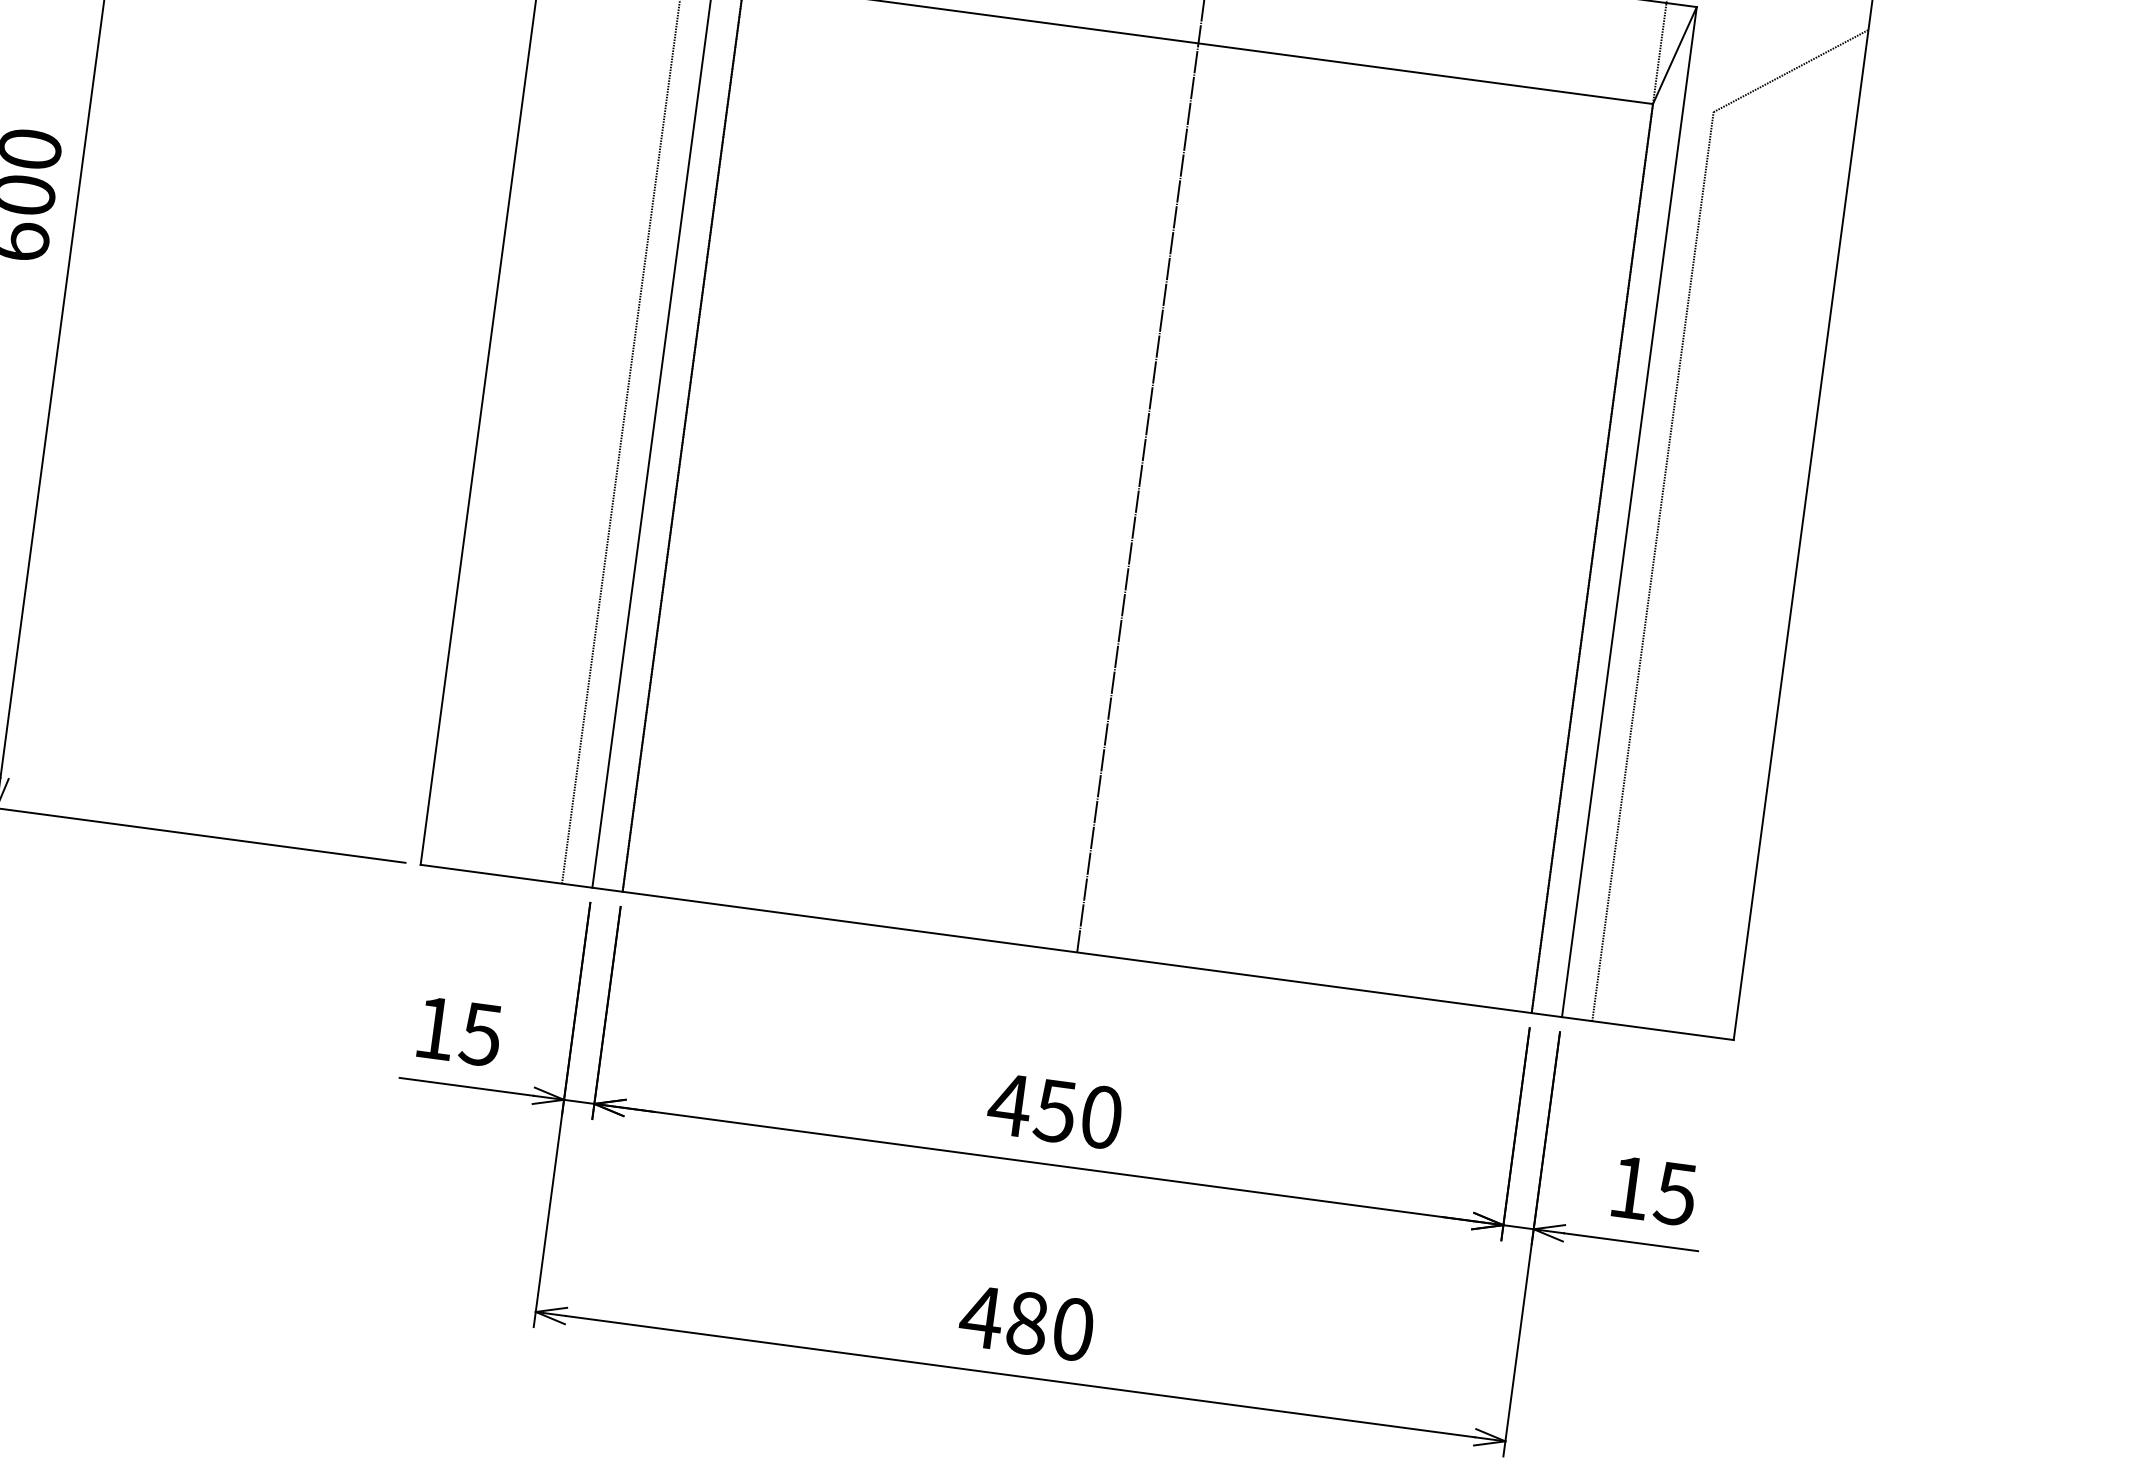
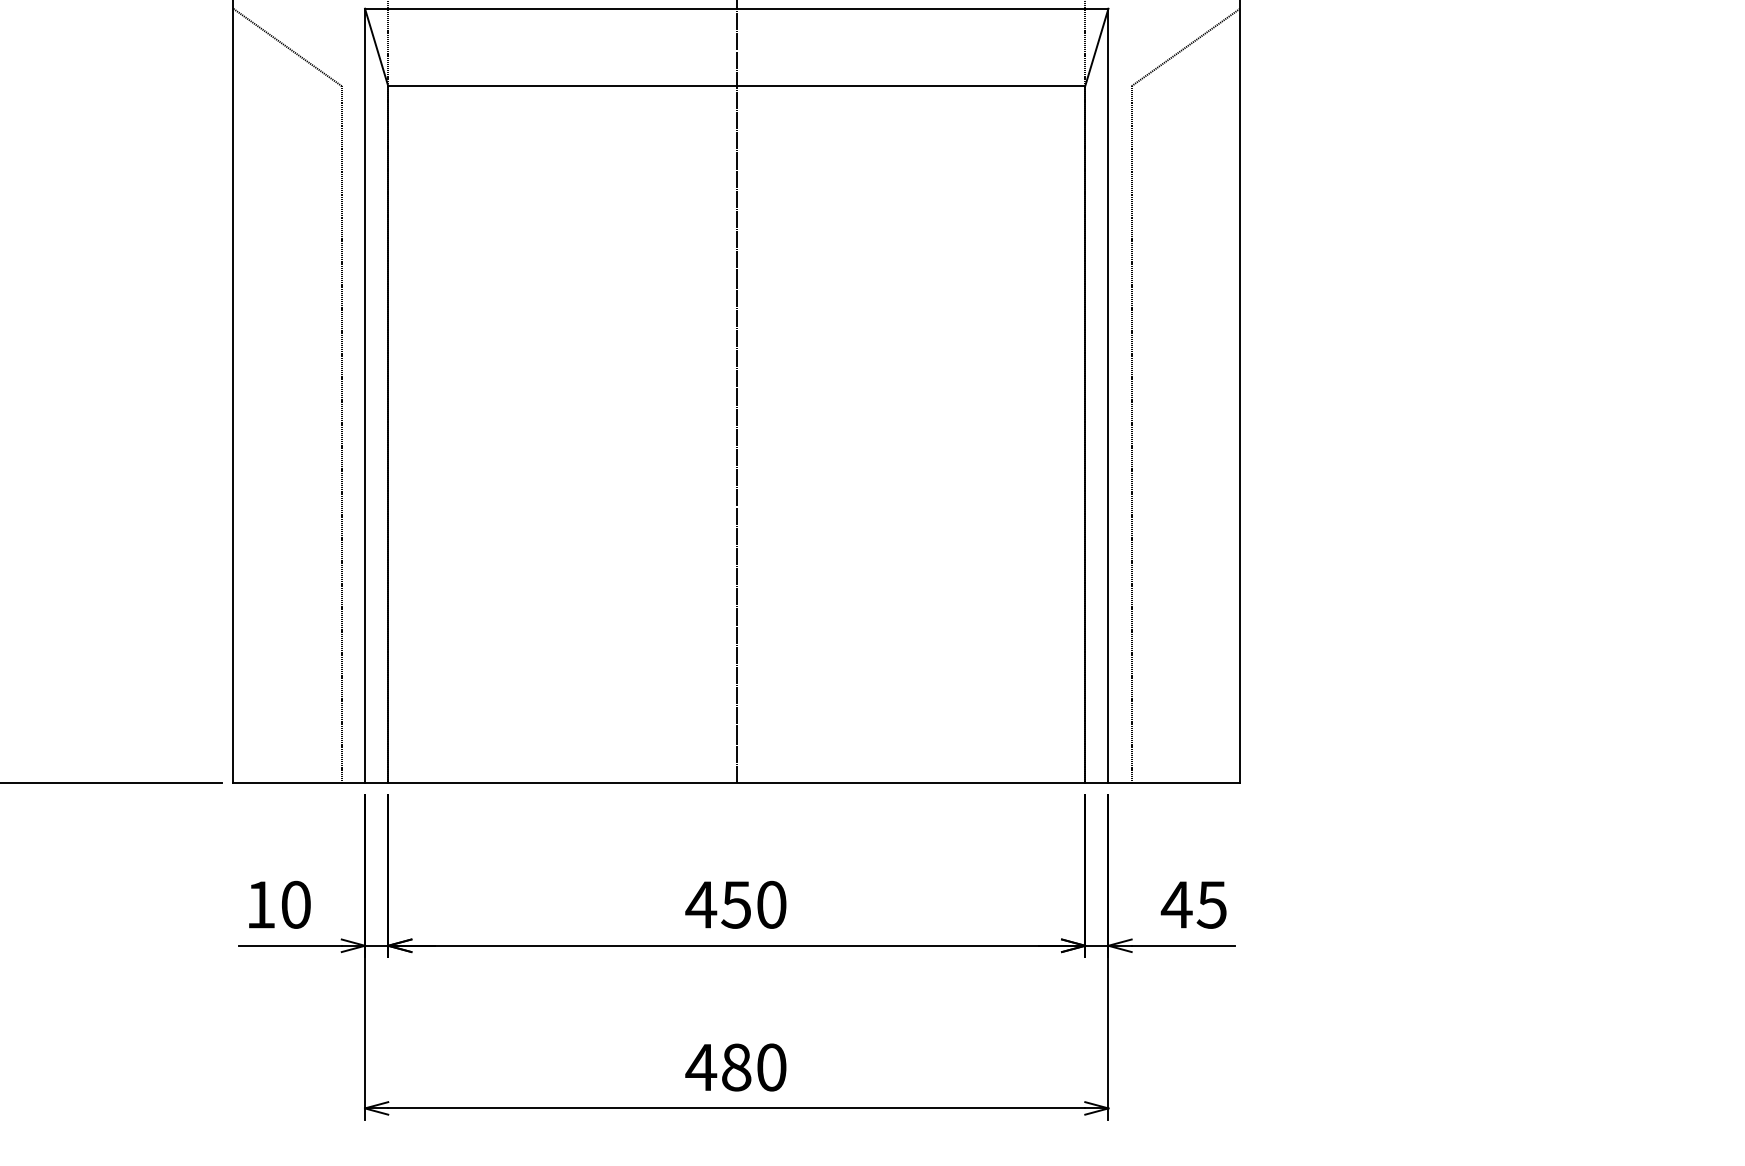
text: (480, 1033) -> (295, 904), 15 -> 10
text: (1629, 1187) -> (1176, 904), 15 -> 45

